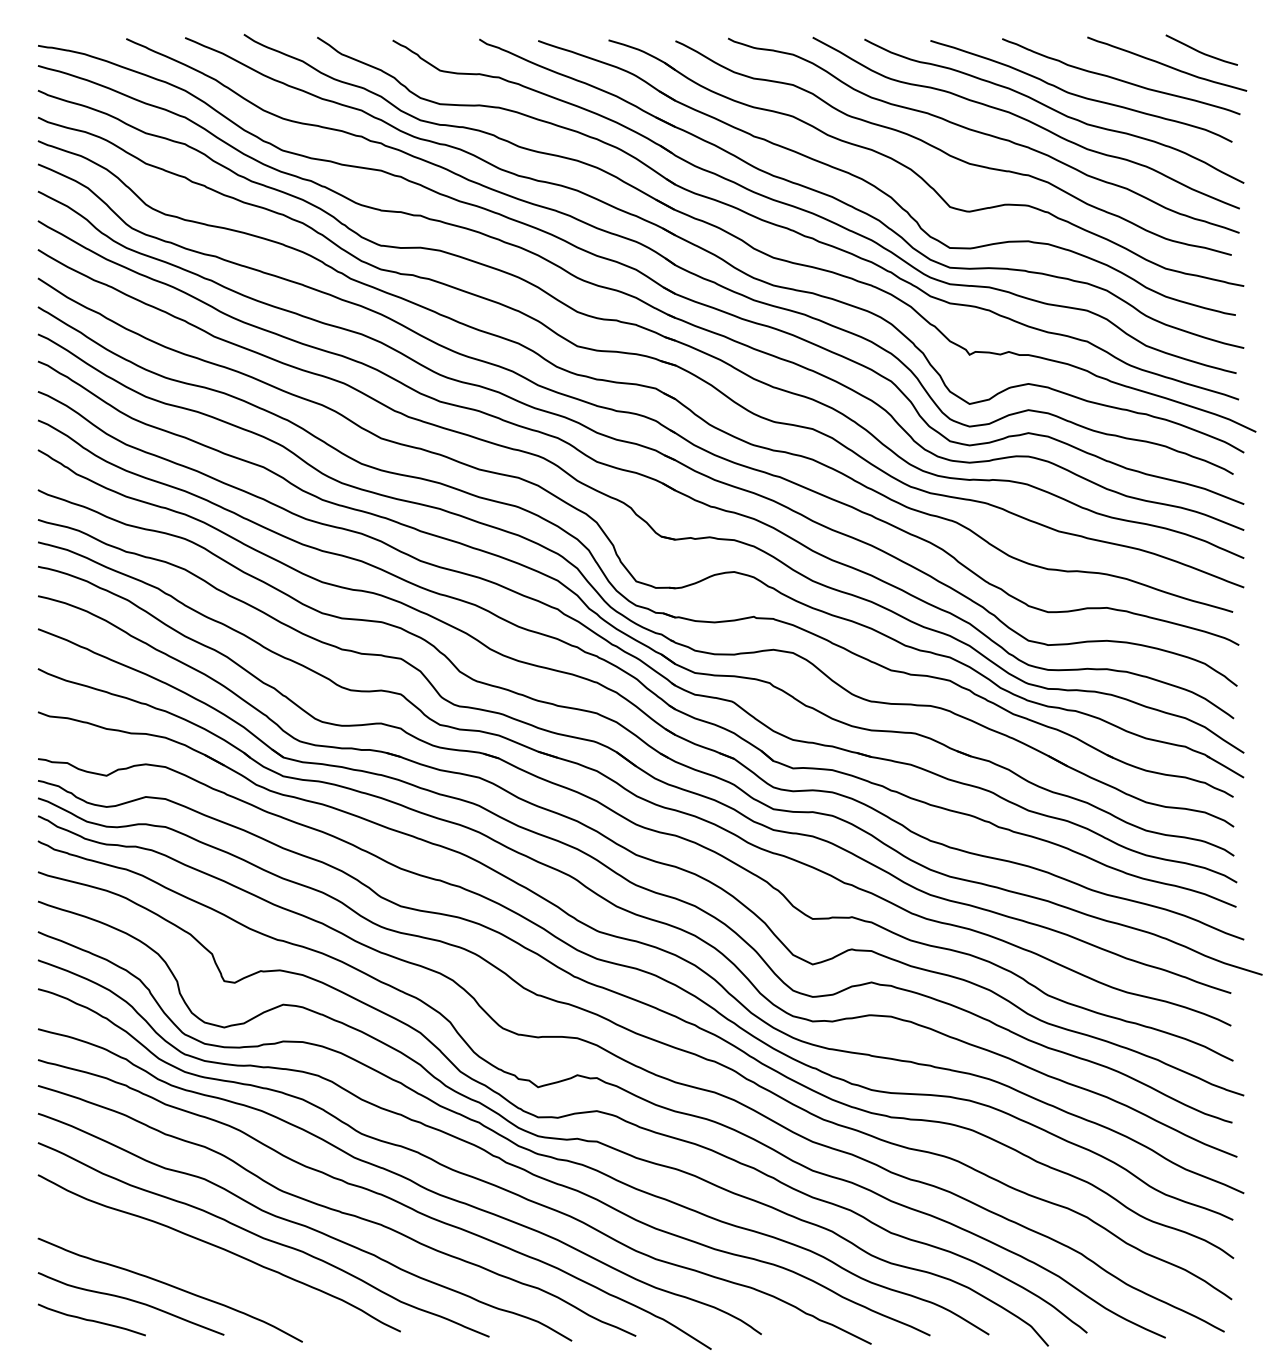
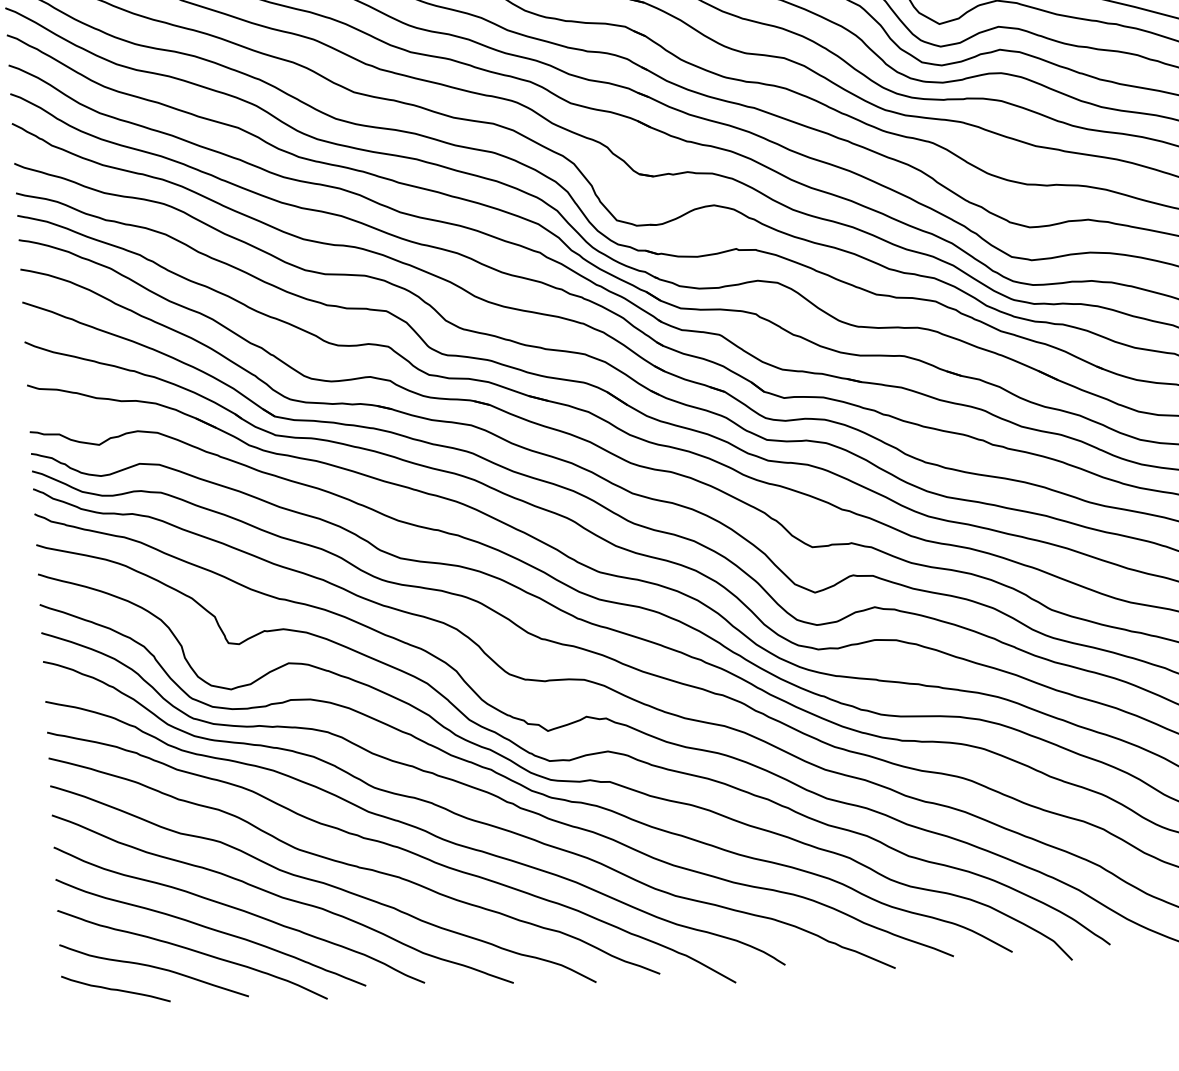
curve: (190, 1266) -> (211, 929), added

